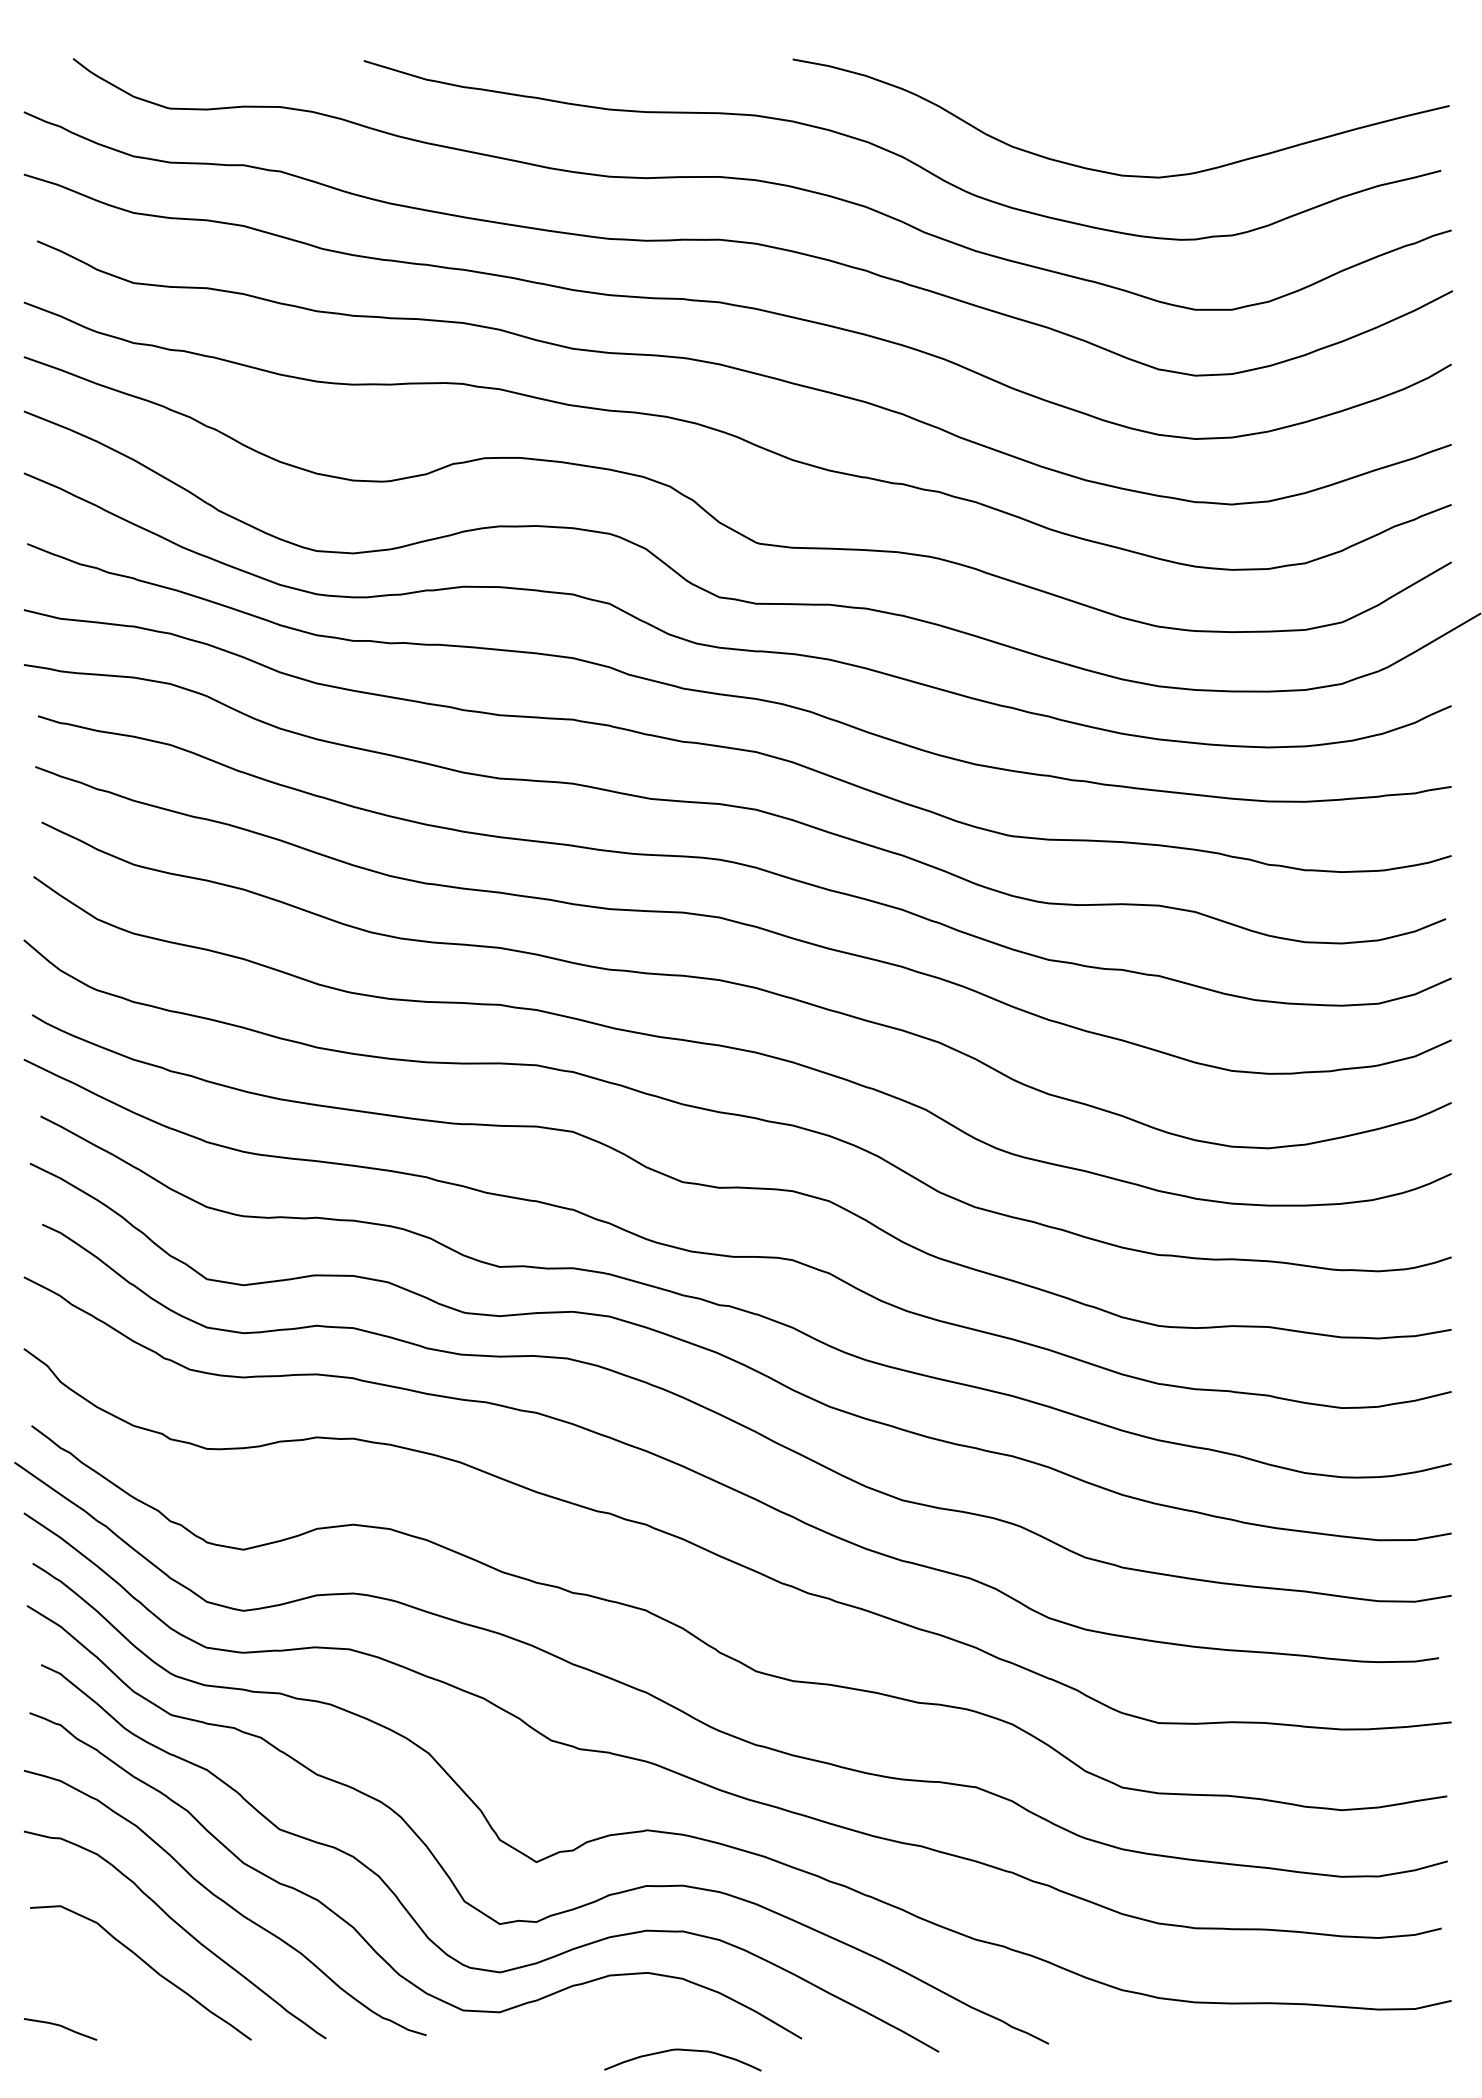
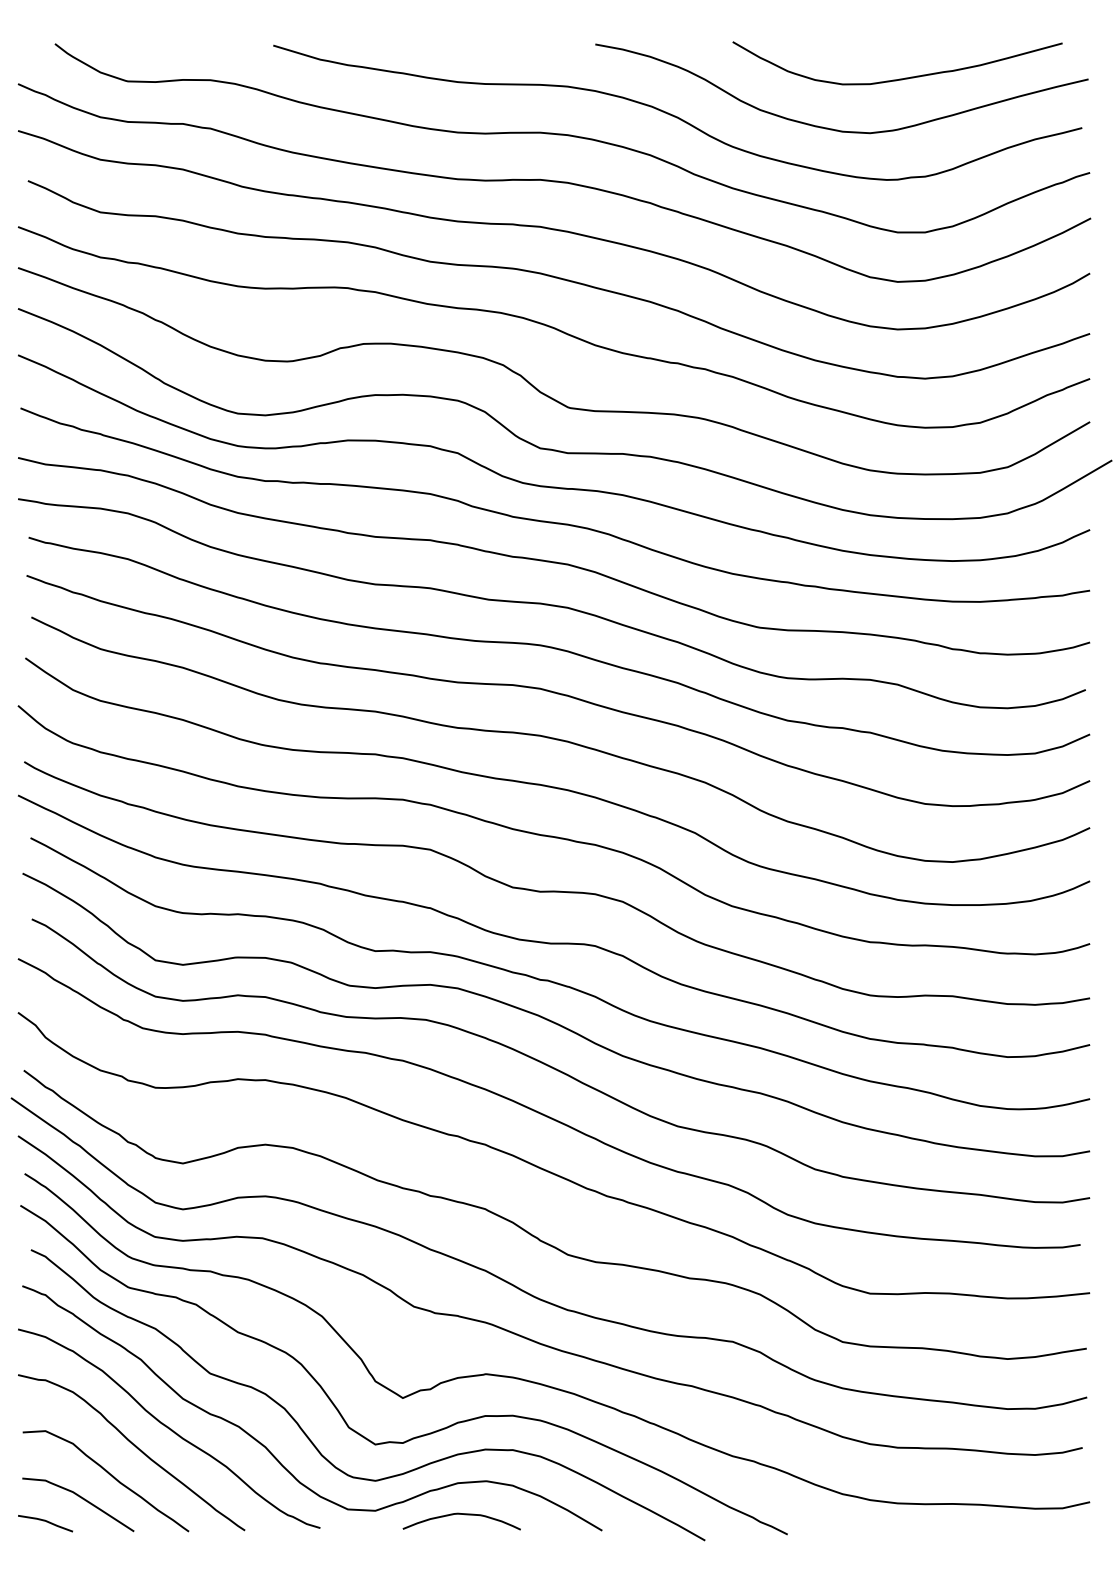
curve: (1197, 104) -> (899, 78), added
curve: (109, 1997) -> (82, 1499), added
curve: (682, 2050) -> (461, 1514), moved

